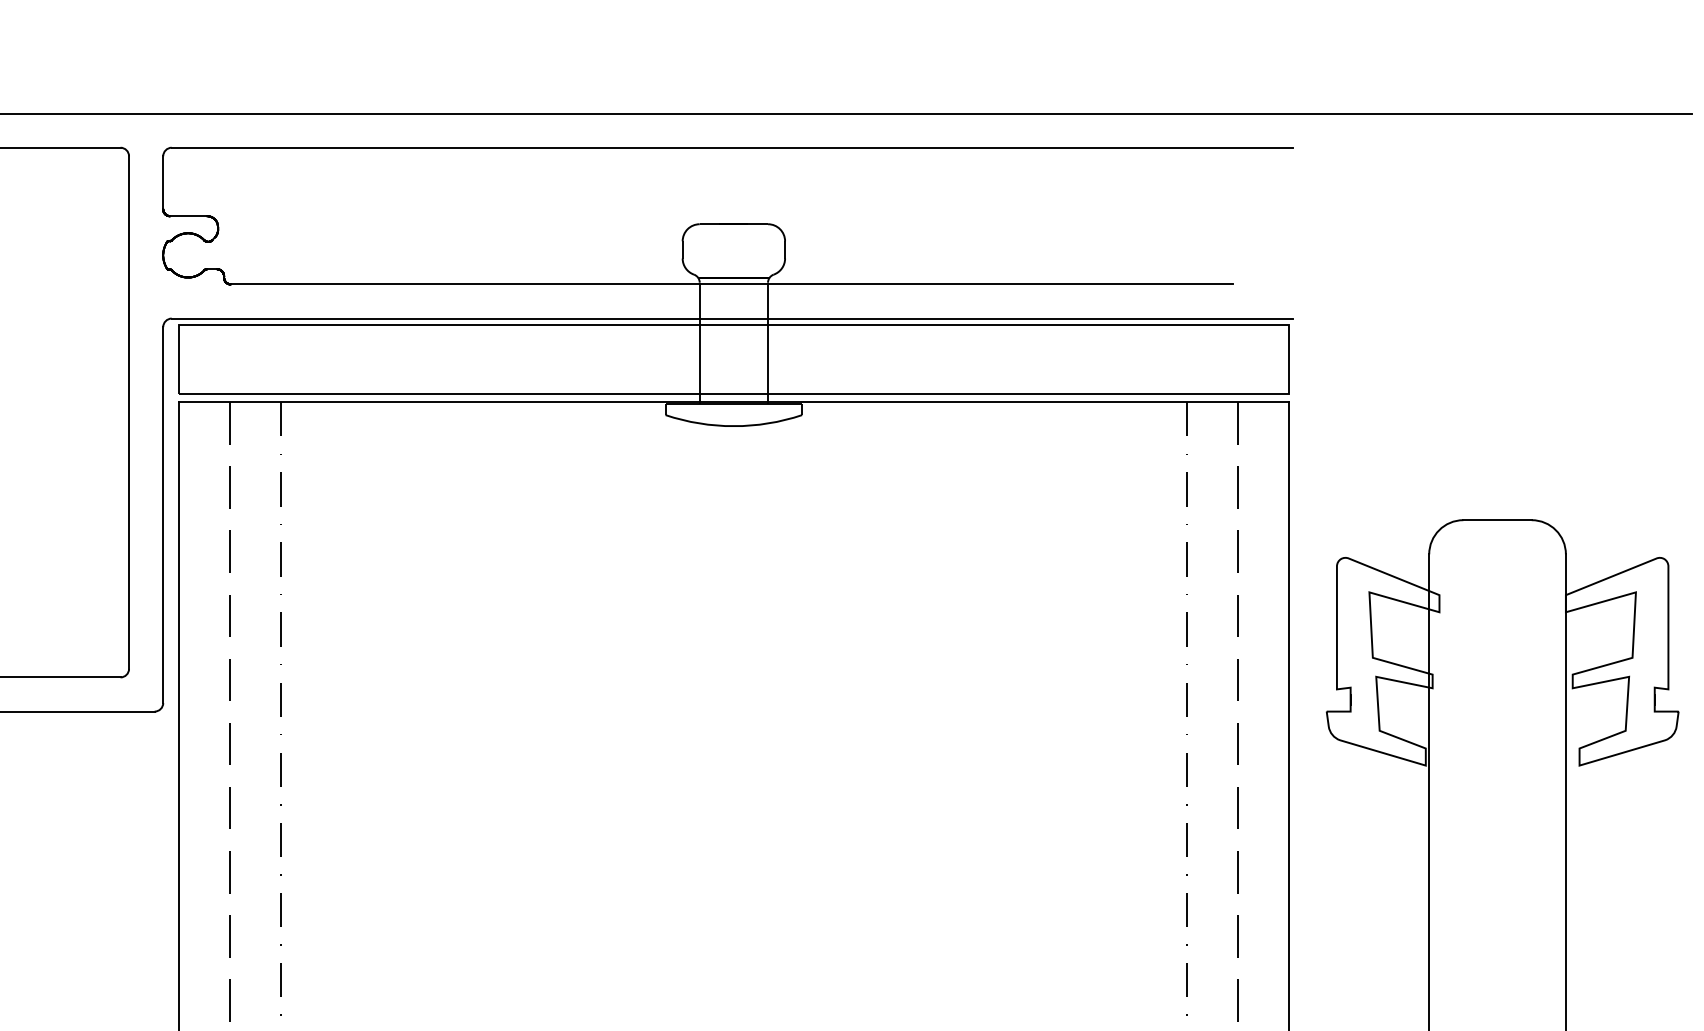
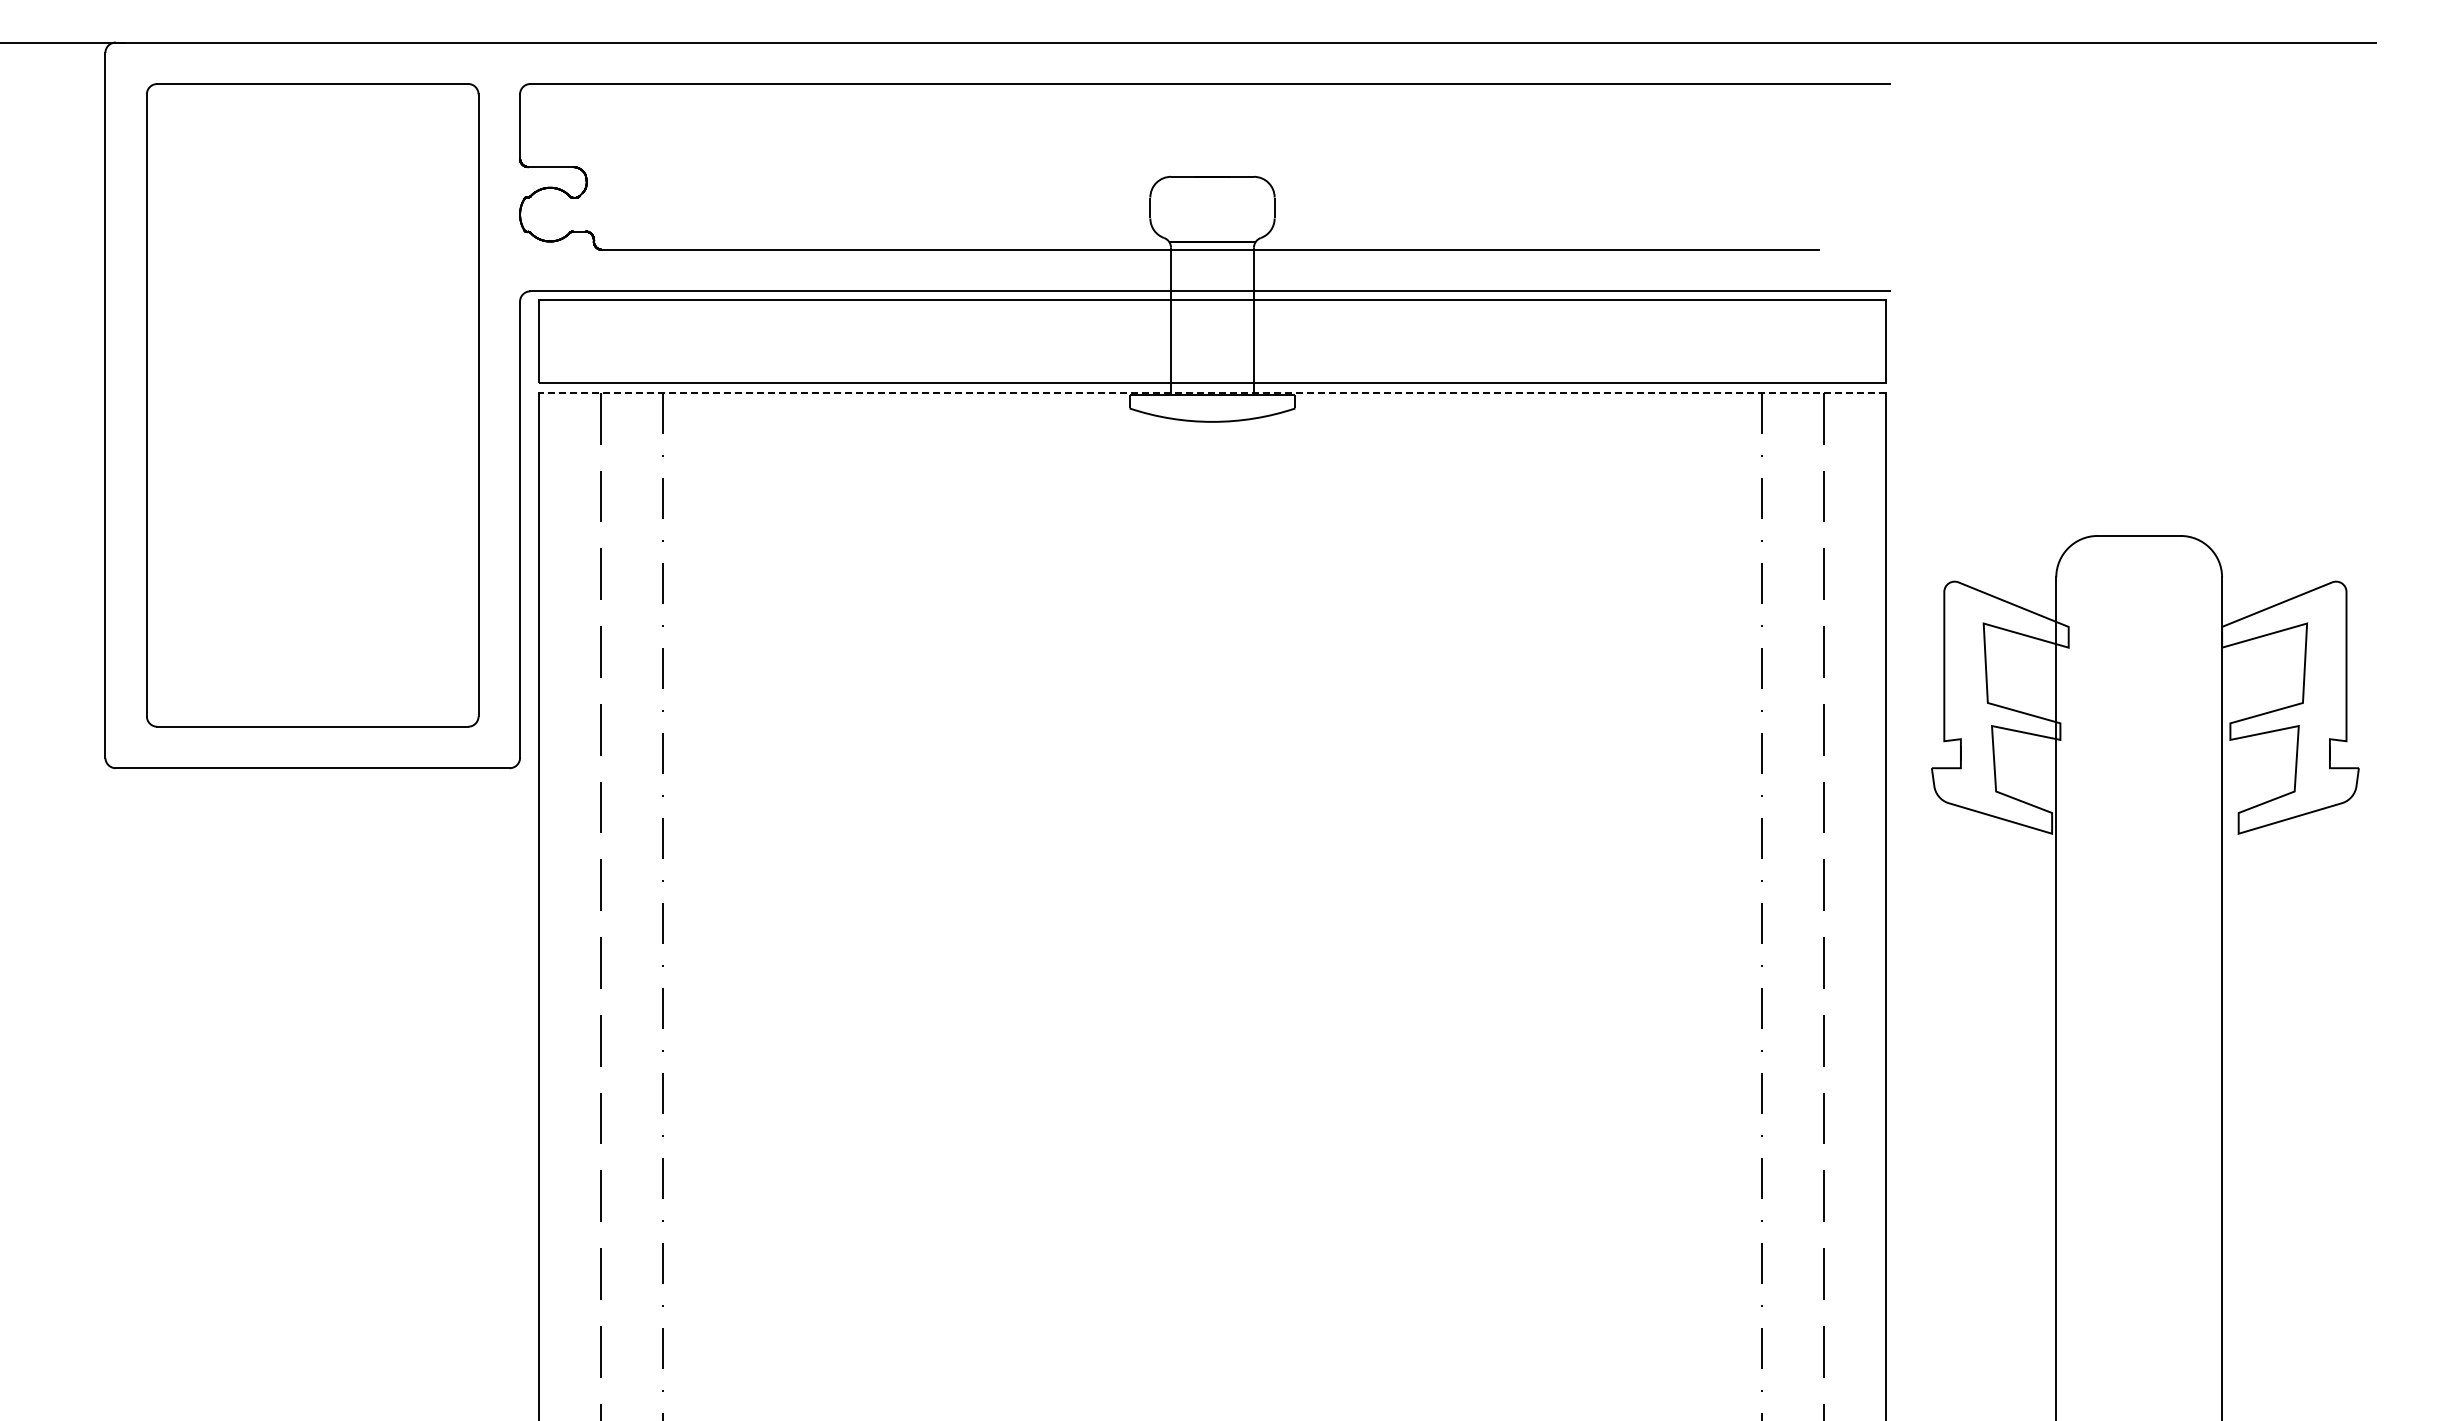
line: (733, 401) -> (1212, 392), solid -> dashed

